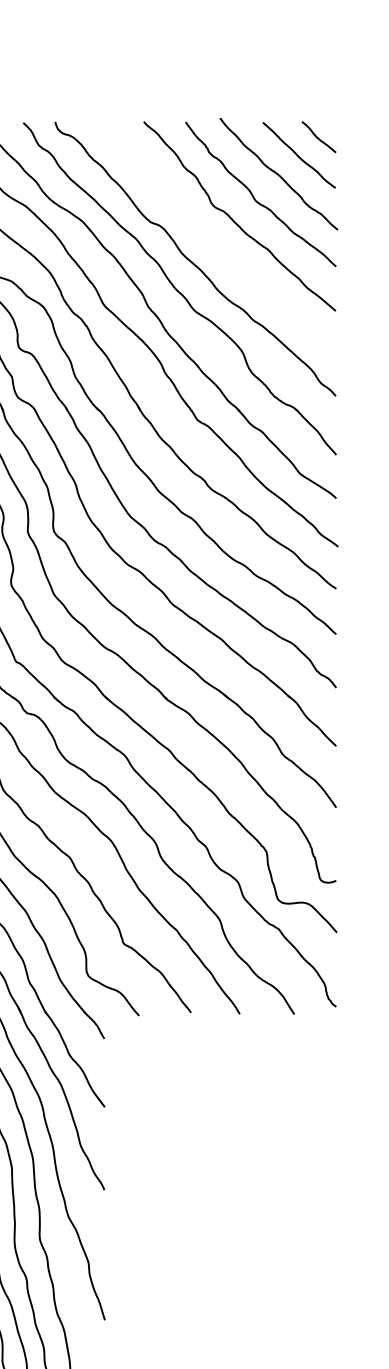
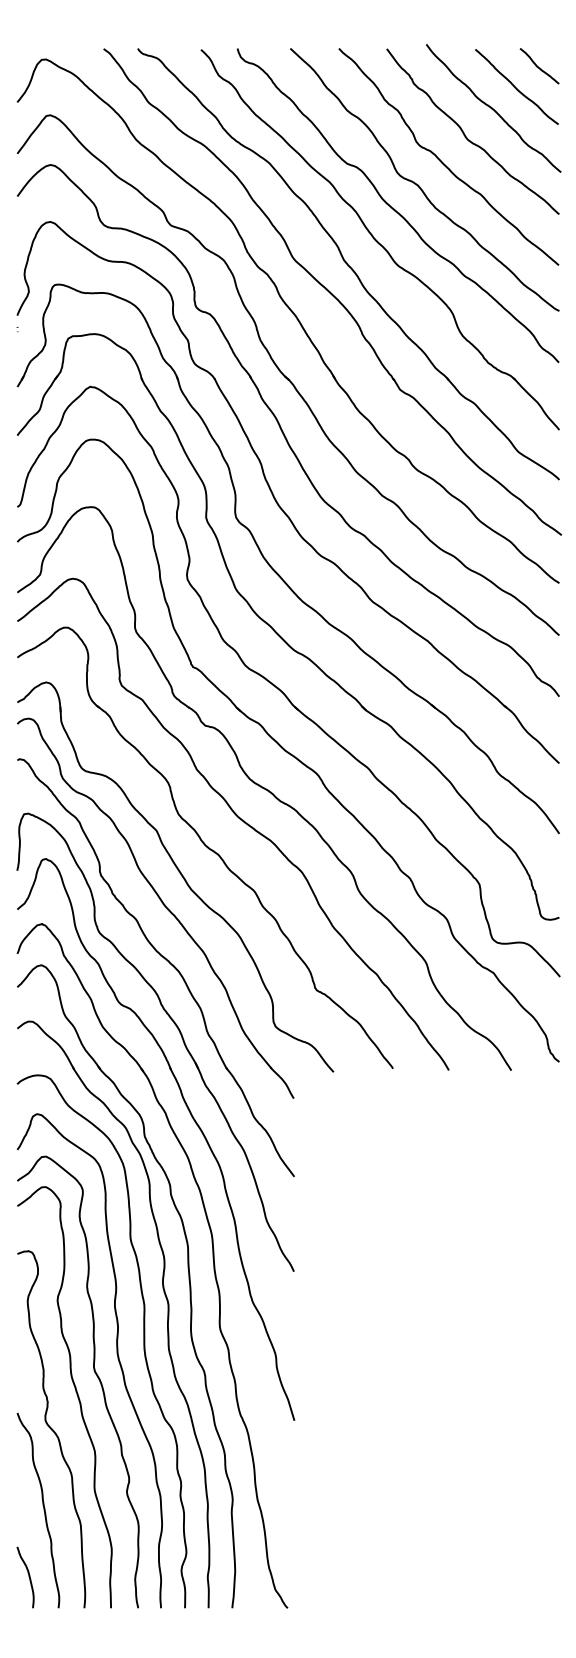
curve: (213, 240) -> (418, 184), added

